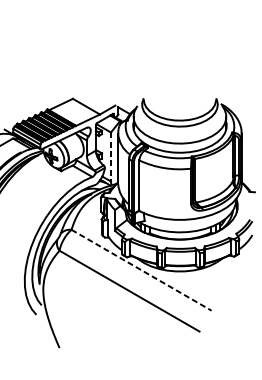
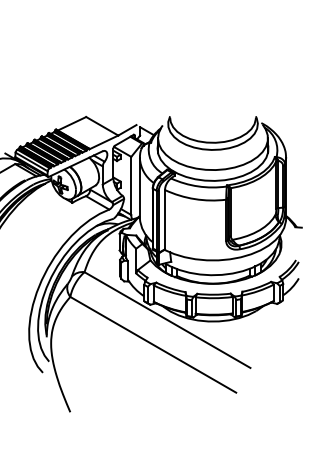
line: (111, 157) -> (131, 186), dashed -> solid
line: (141, 270) -> (167, 320), dashed -> solid

